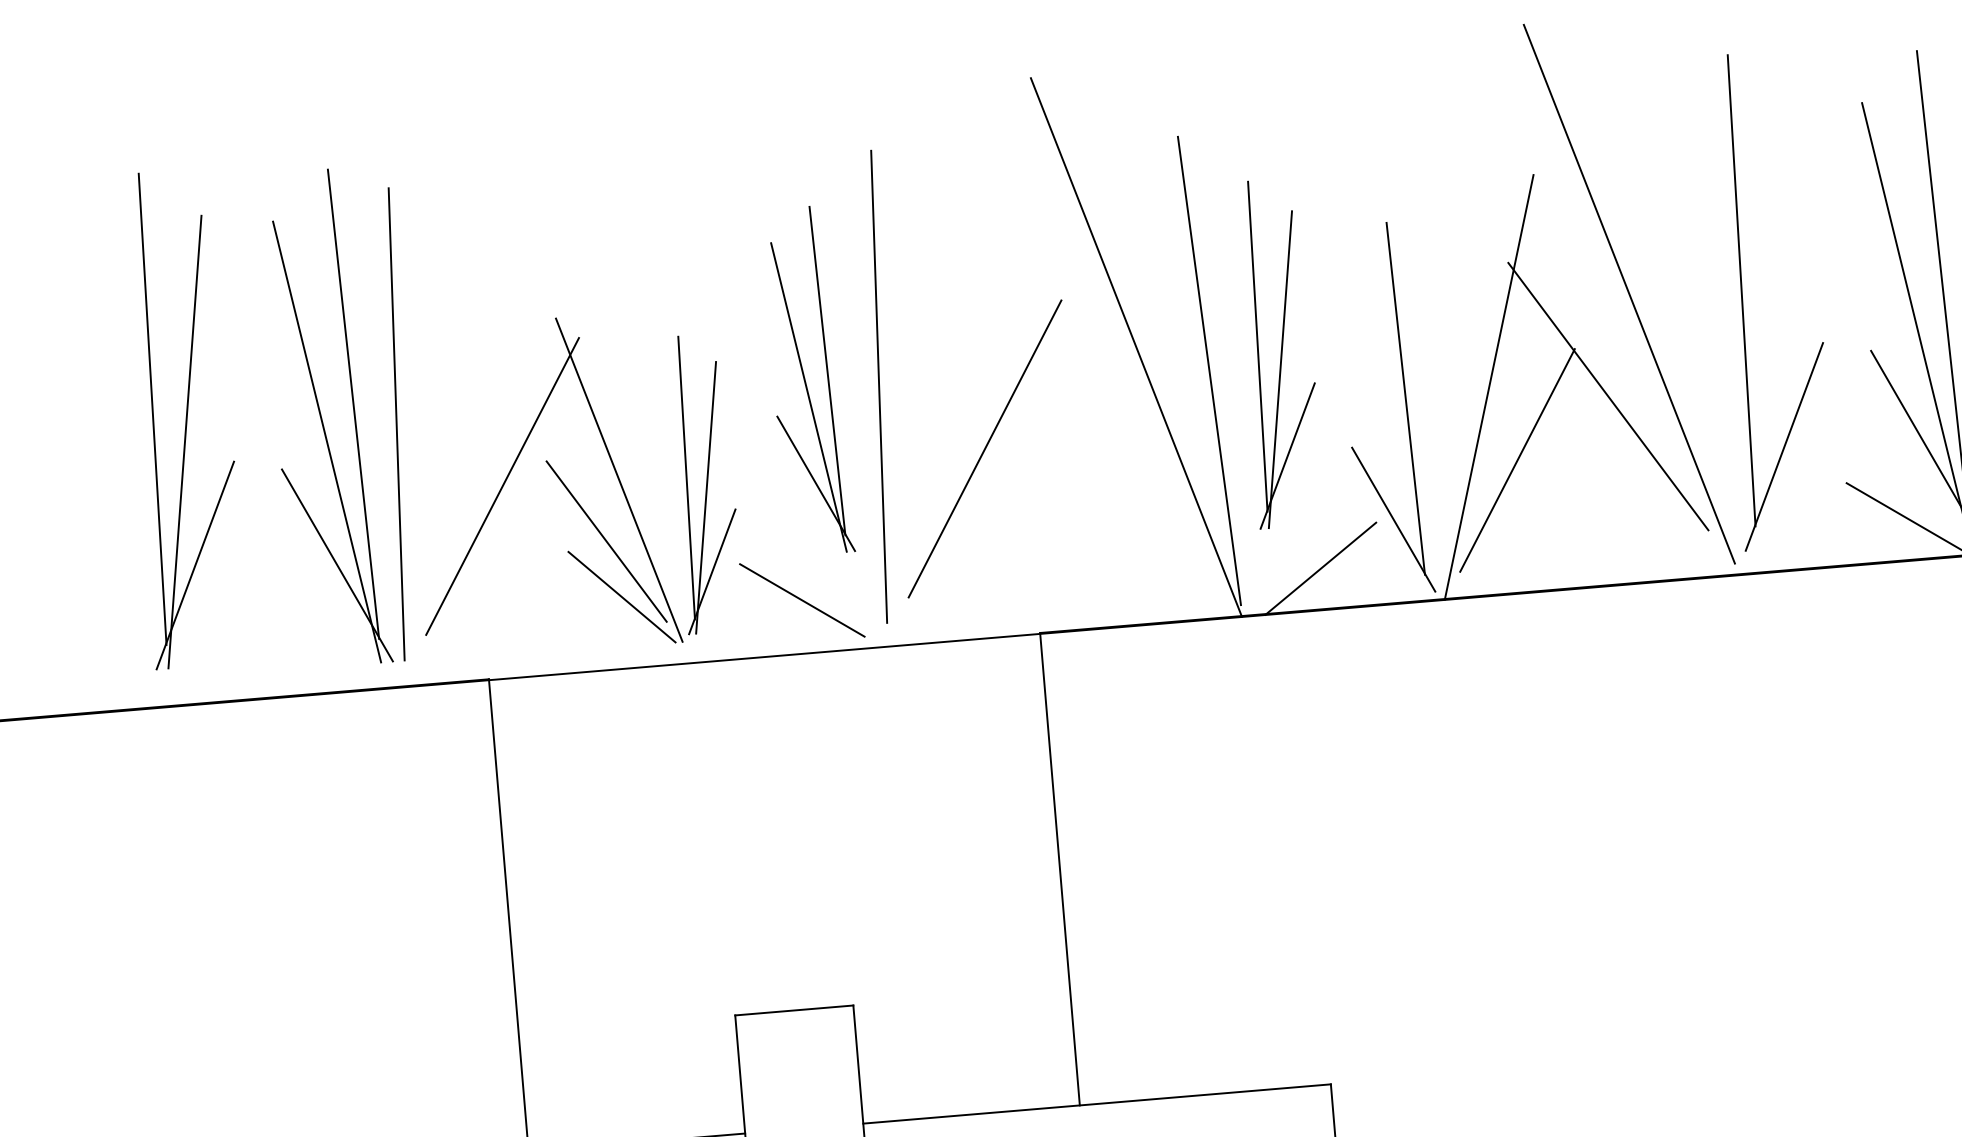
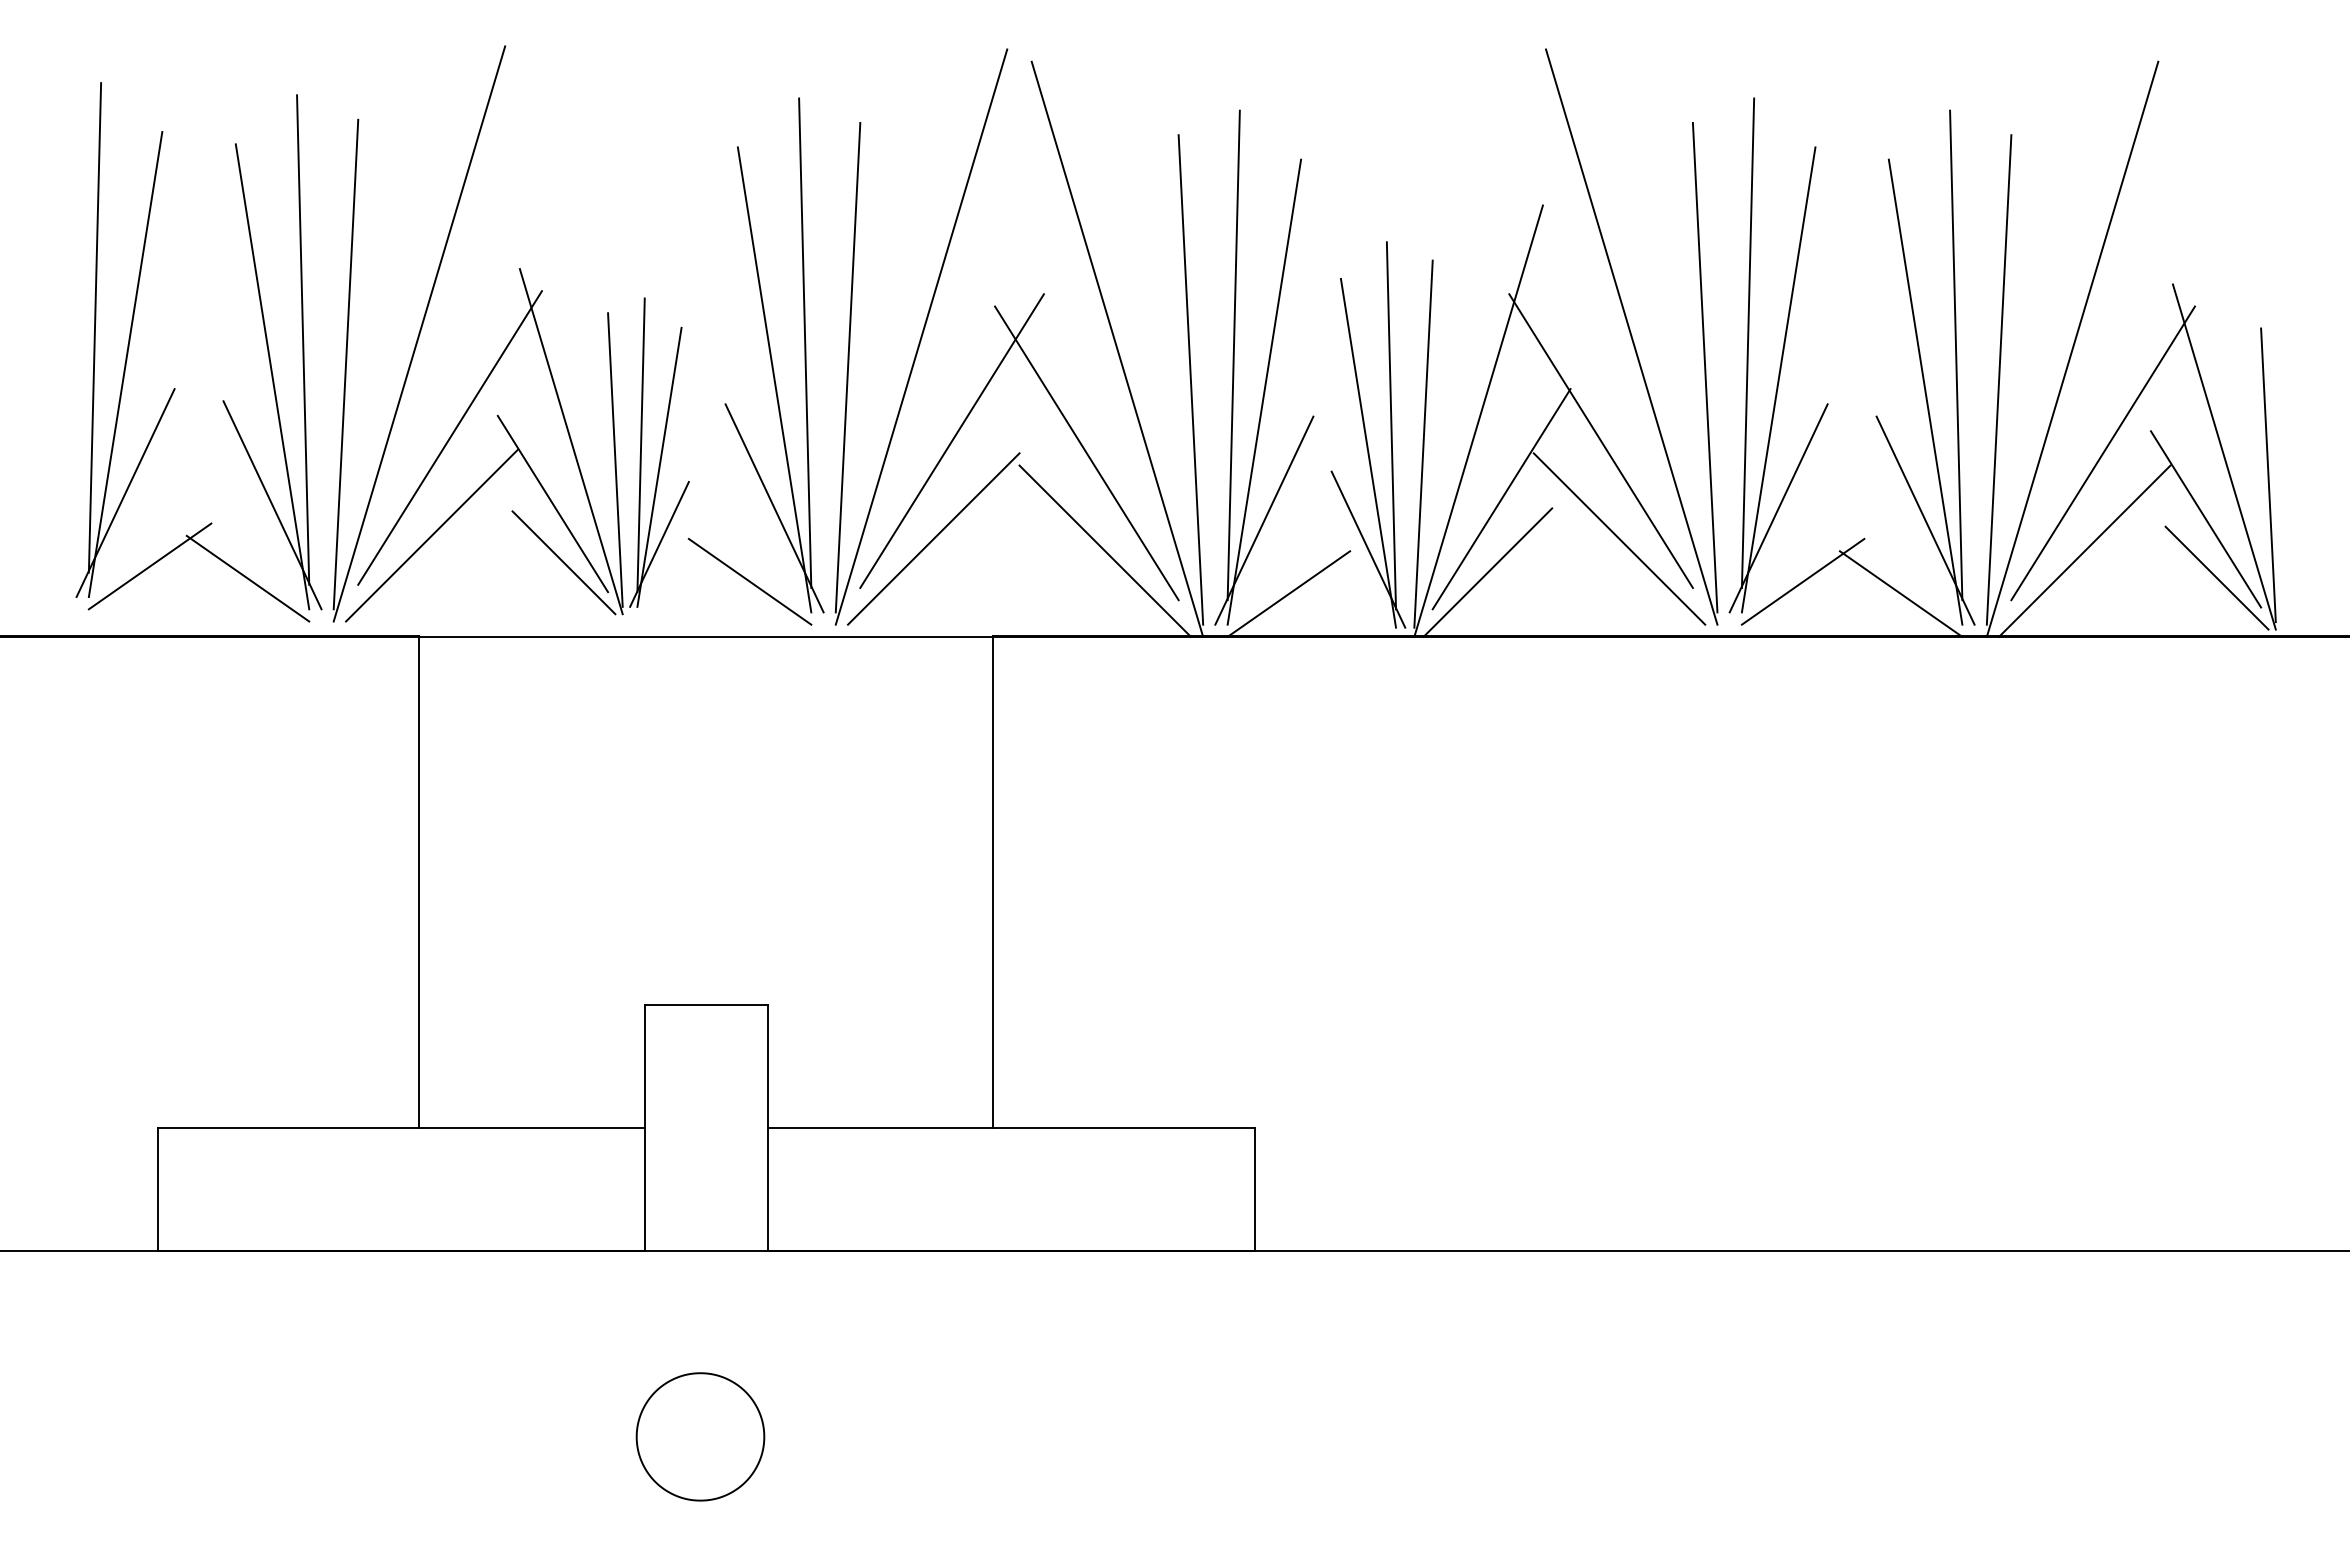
line: (1701, 317) -> (1704, 367), added
line: (1773, 323) -> (1778, 379), added
line: (947, 350) -> (921, 336), added
part: (1279, 353) -> (1264, 367), size x1.43
part: (807, 381) -> (774, 355), size x1.43
line: (464, 388) -> (419, 333), added
line: (1438, 413) -> (1423, 443), added
line: (1385, 426) -> (1368, 452), added
line: (1115, 450) -> (1086, 453), added
line: (1633, 488) -> (1619, 538), added
line: (663, 493) -> (615, 459), added
line: (1813, 515) -> (1802, 581), added
line: (1509, 532) -> (1487, 572), added
line: (1140, 541) -> (1104, 550), added
line: (975, 544) -> (933, 538), added
line: (492, 581) -> (431, 535), added
part: (282, 617) -> (211, 554), added

